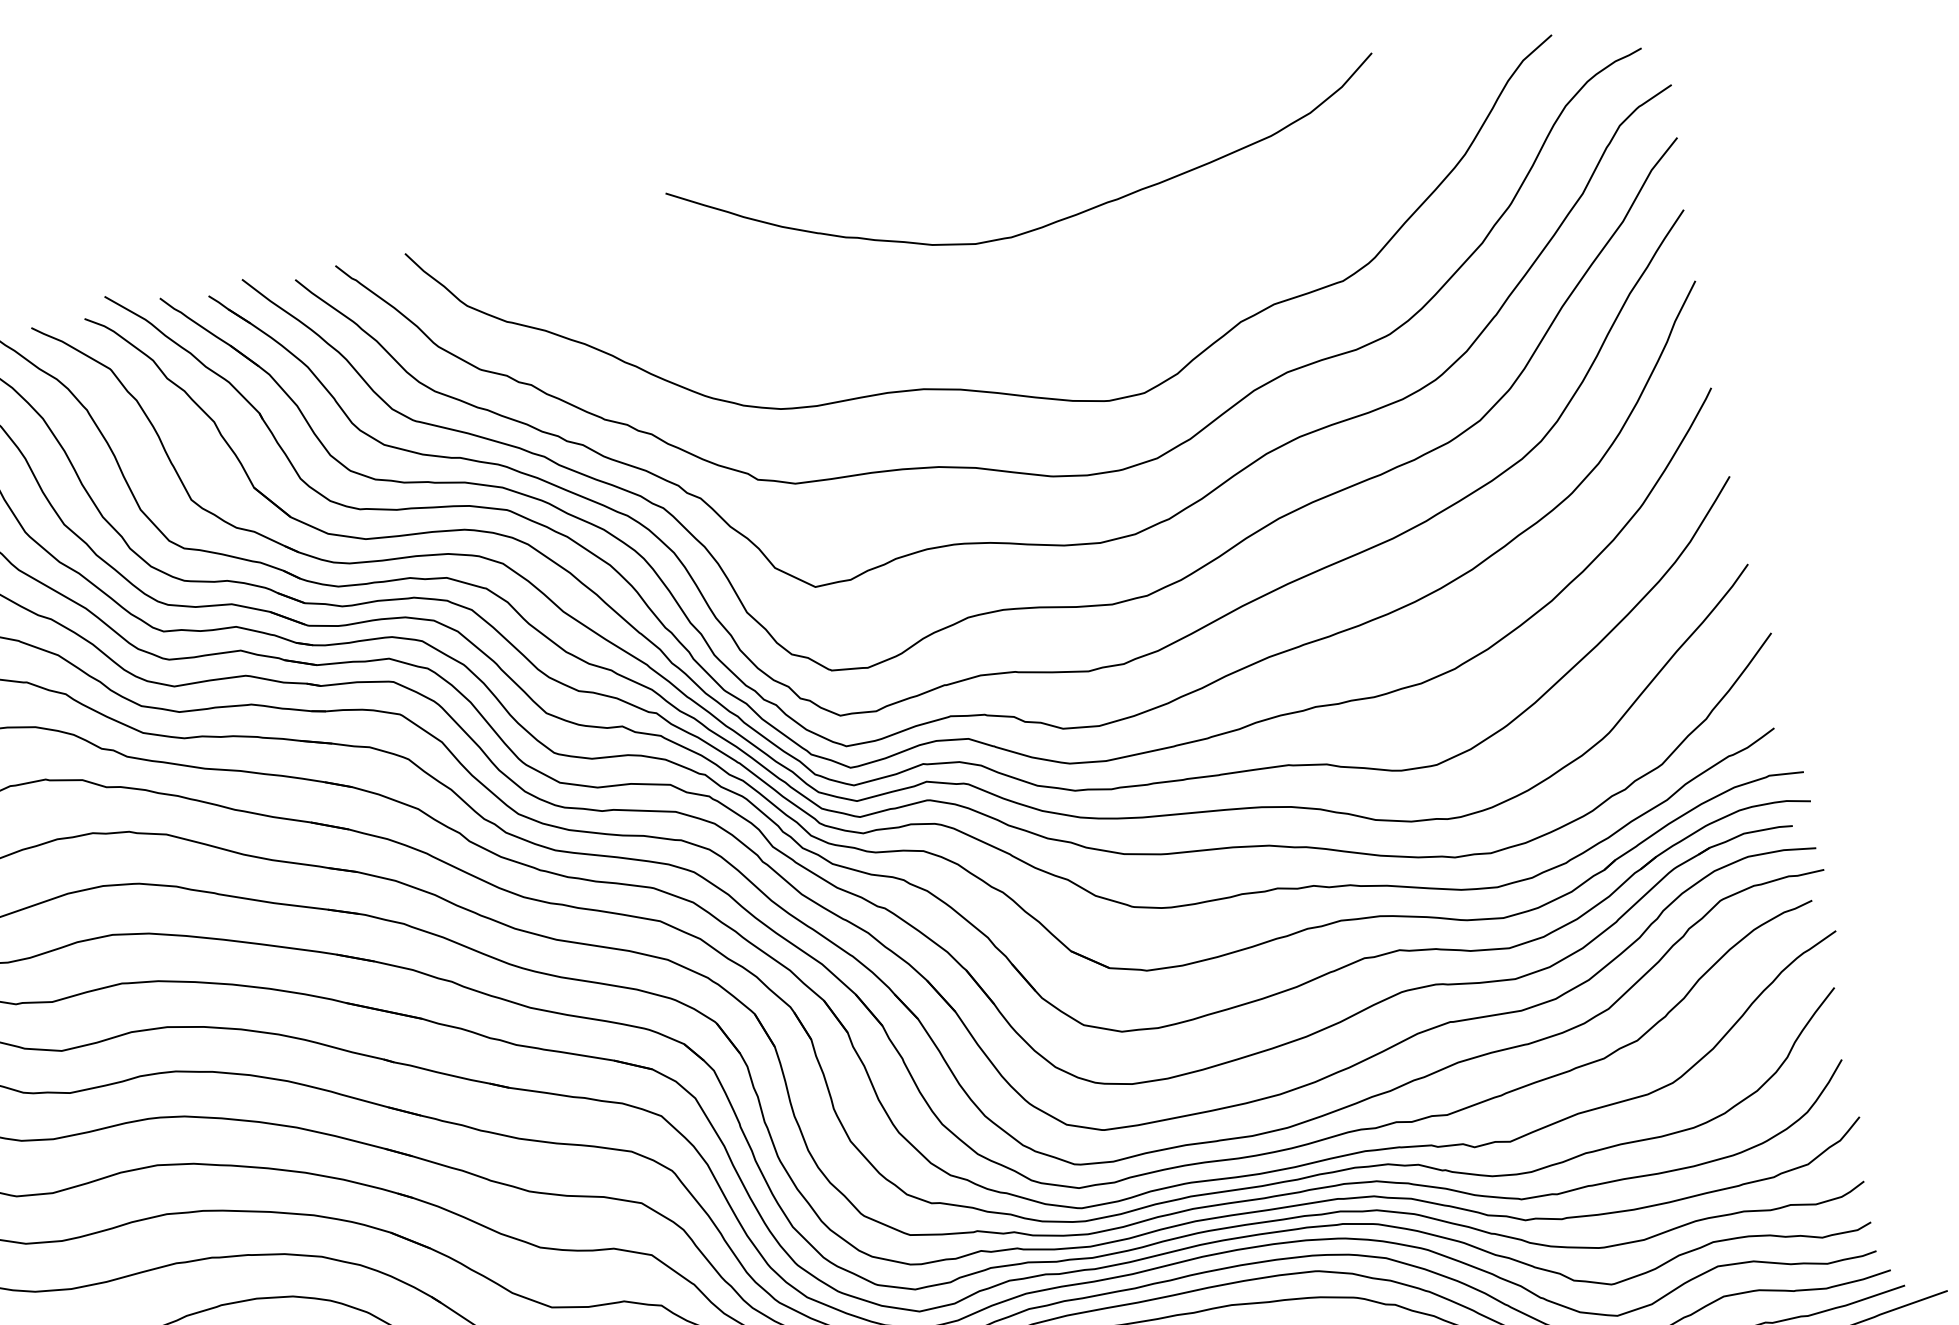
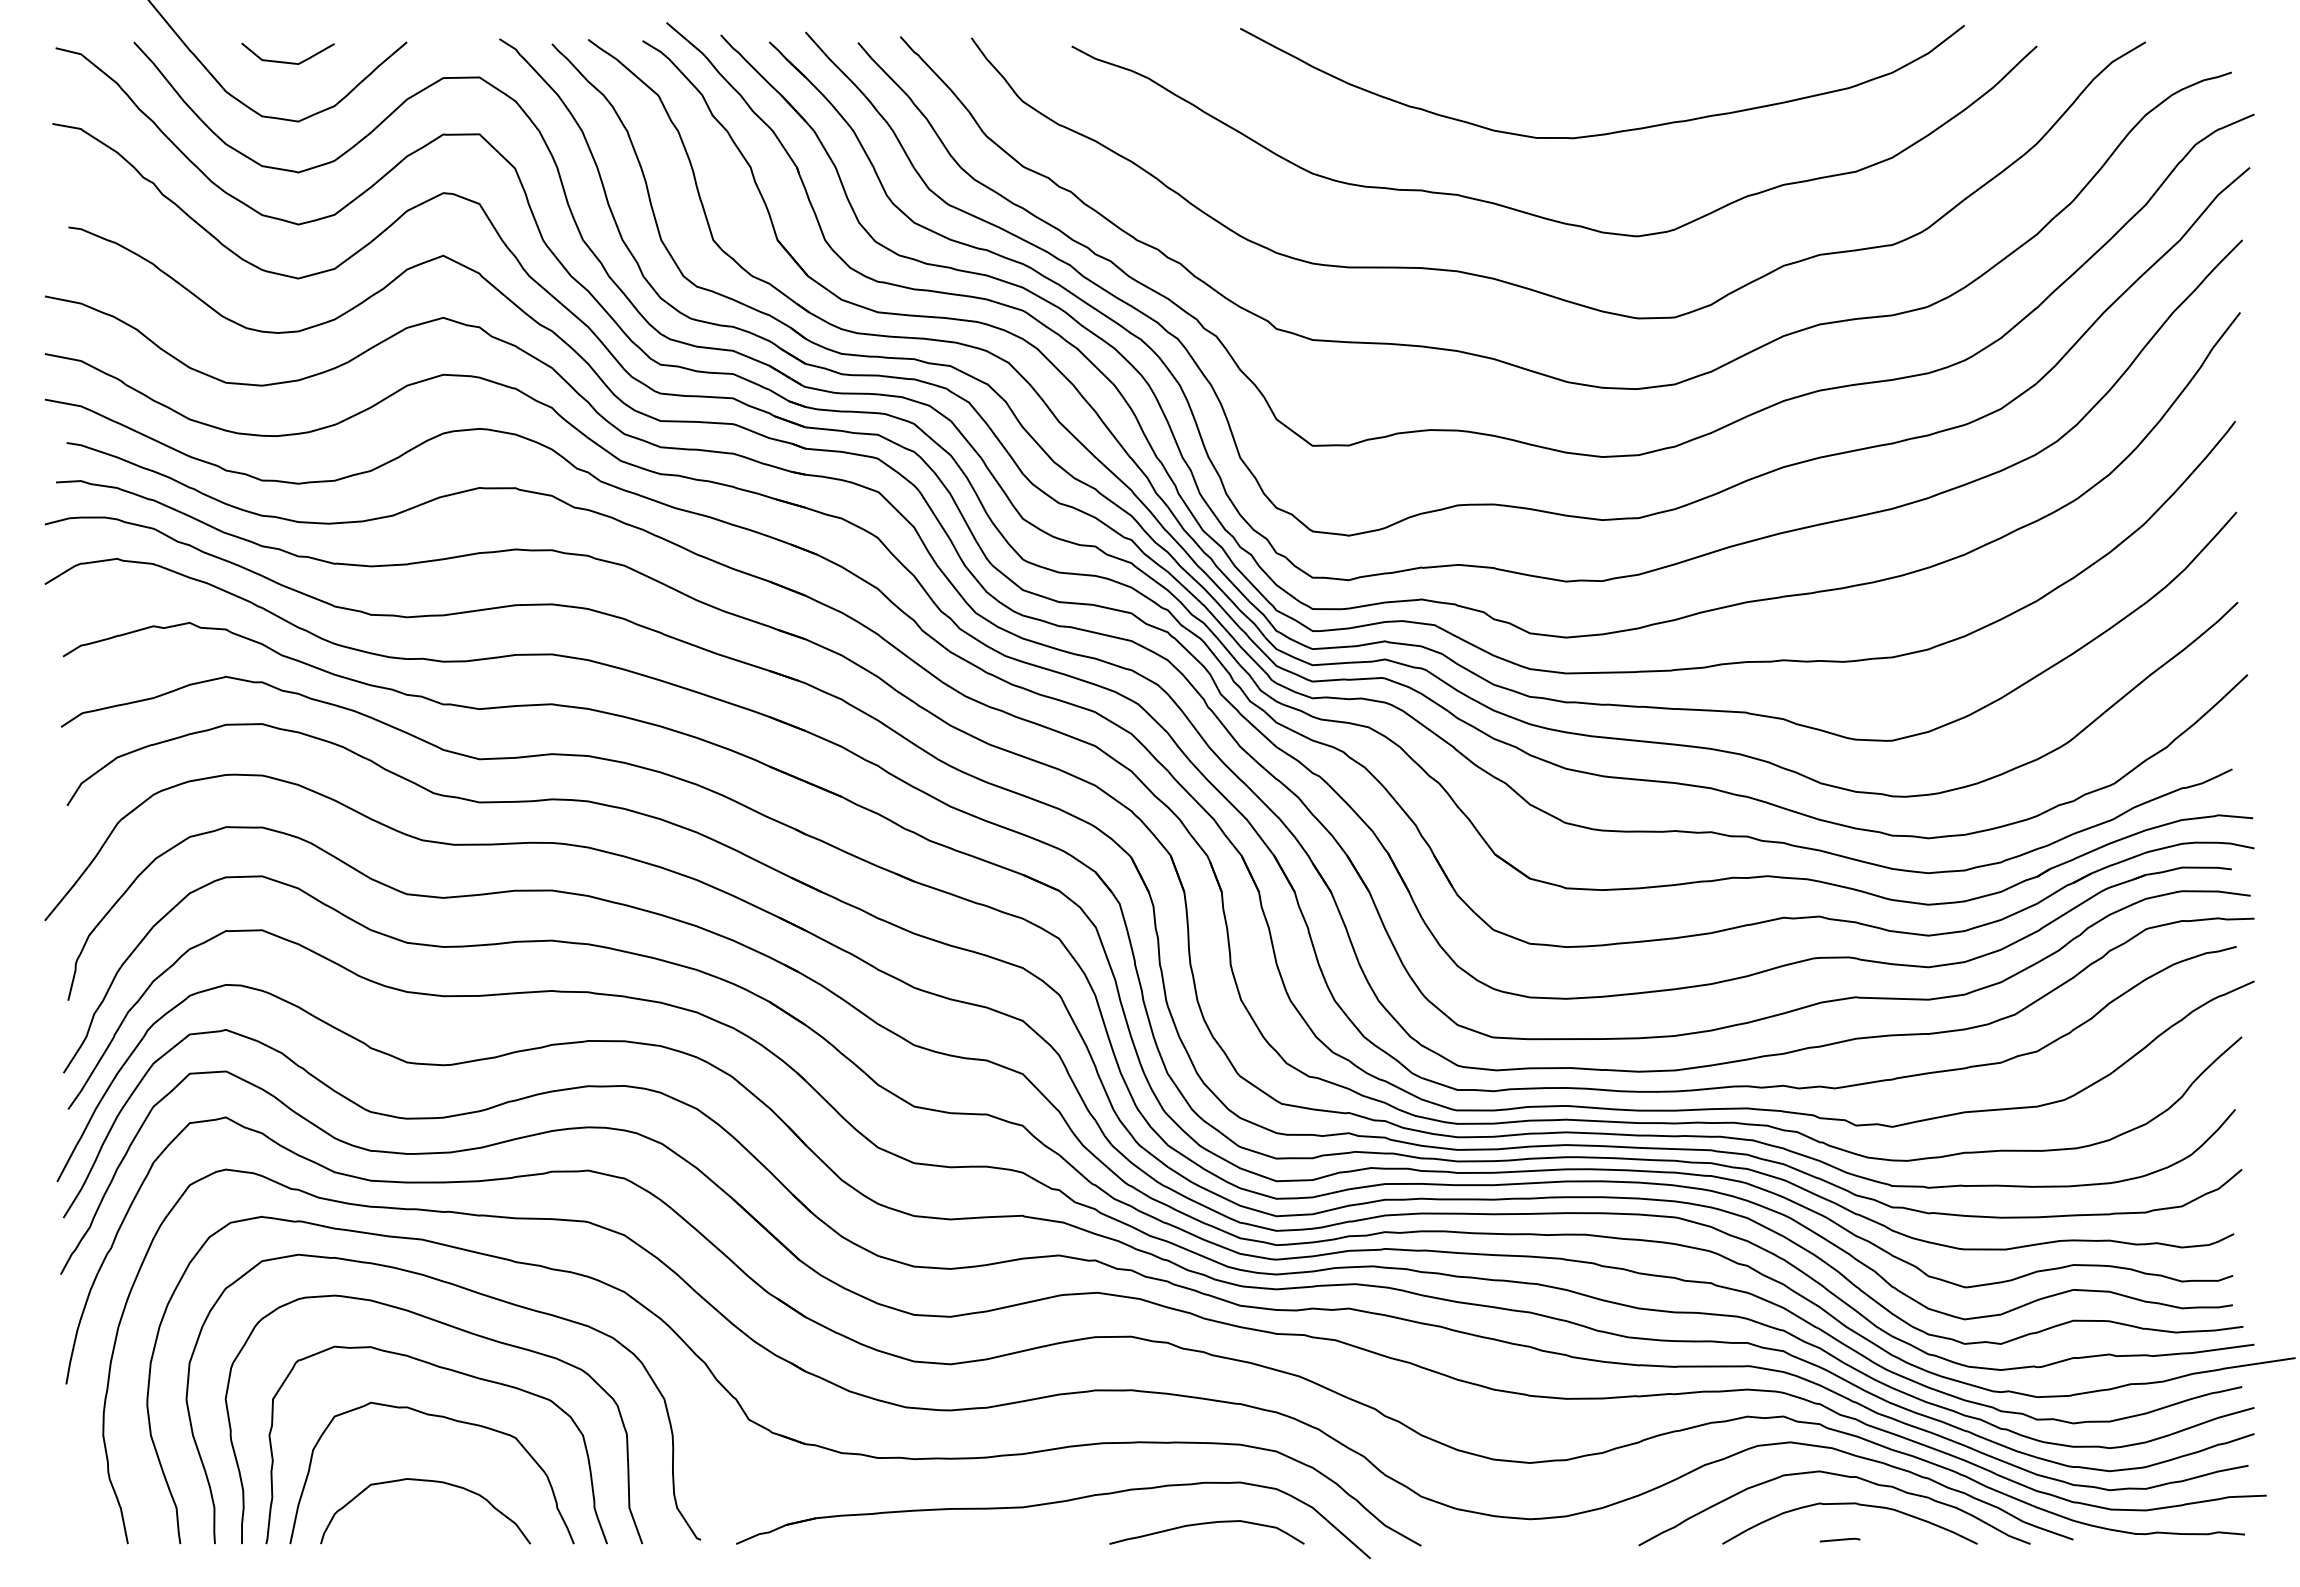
curve: (985, 318) -> (1532, 213), added

